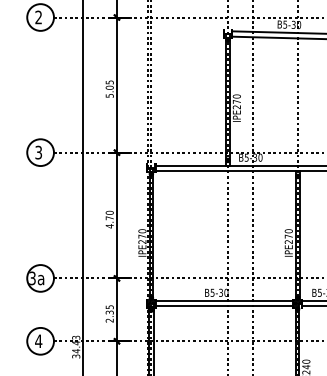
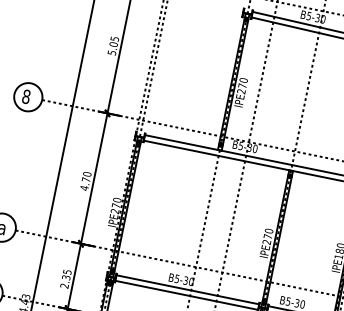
text: (38, 152) -> (26, 96), 3 -> 8

